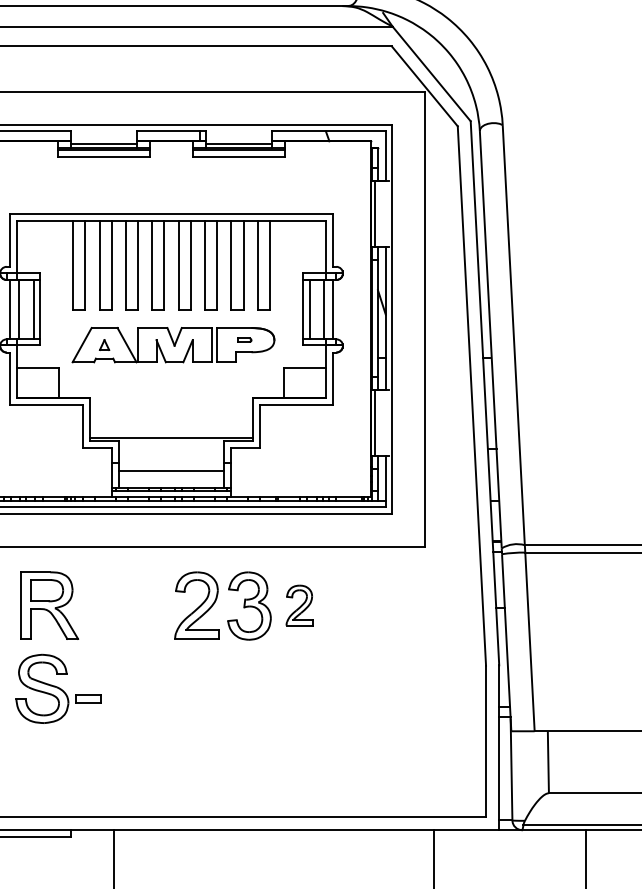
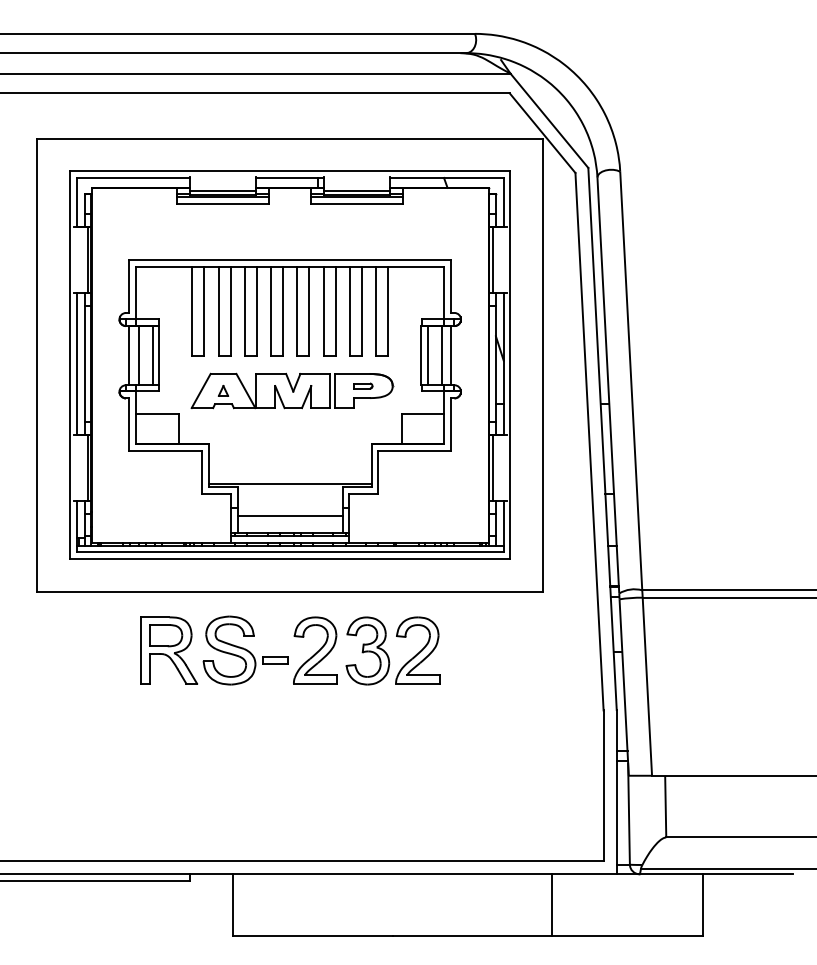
part: (245, 339) -> (363, 385), size x1.43
part: (299, 605) -> (417, 650), size x1.67
part: (58, 688) -> (245, 650), moved

